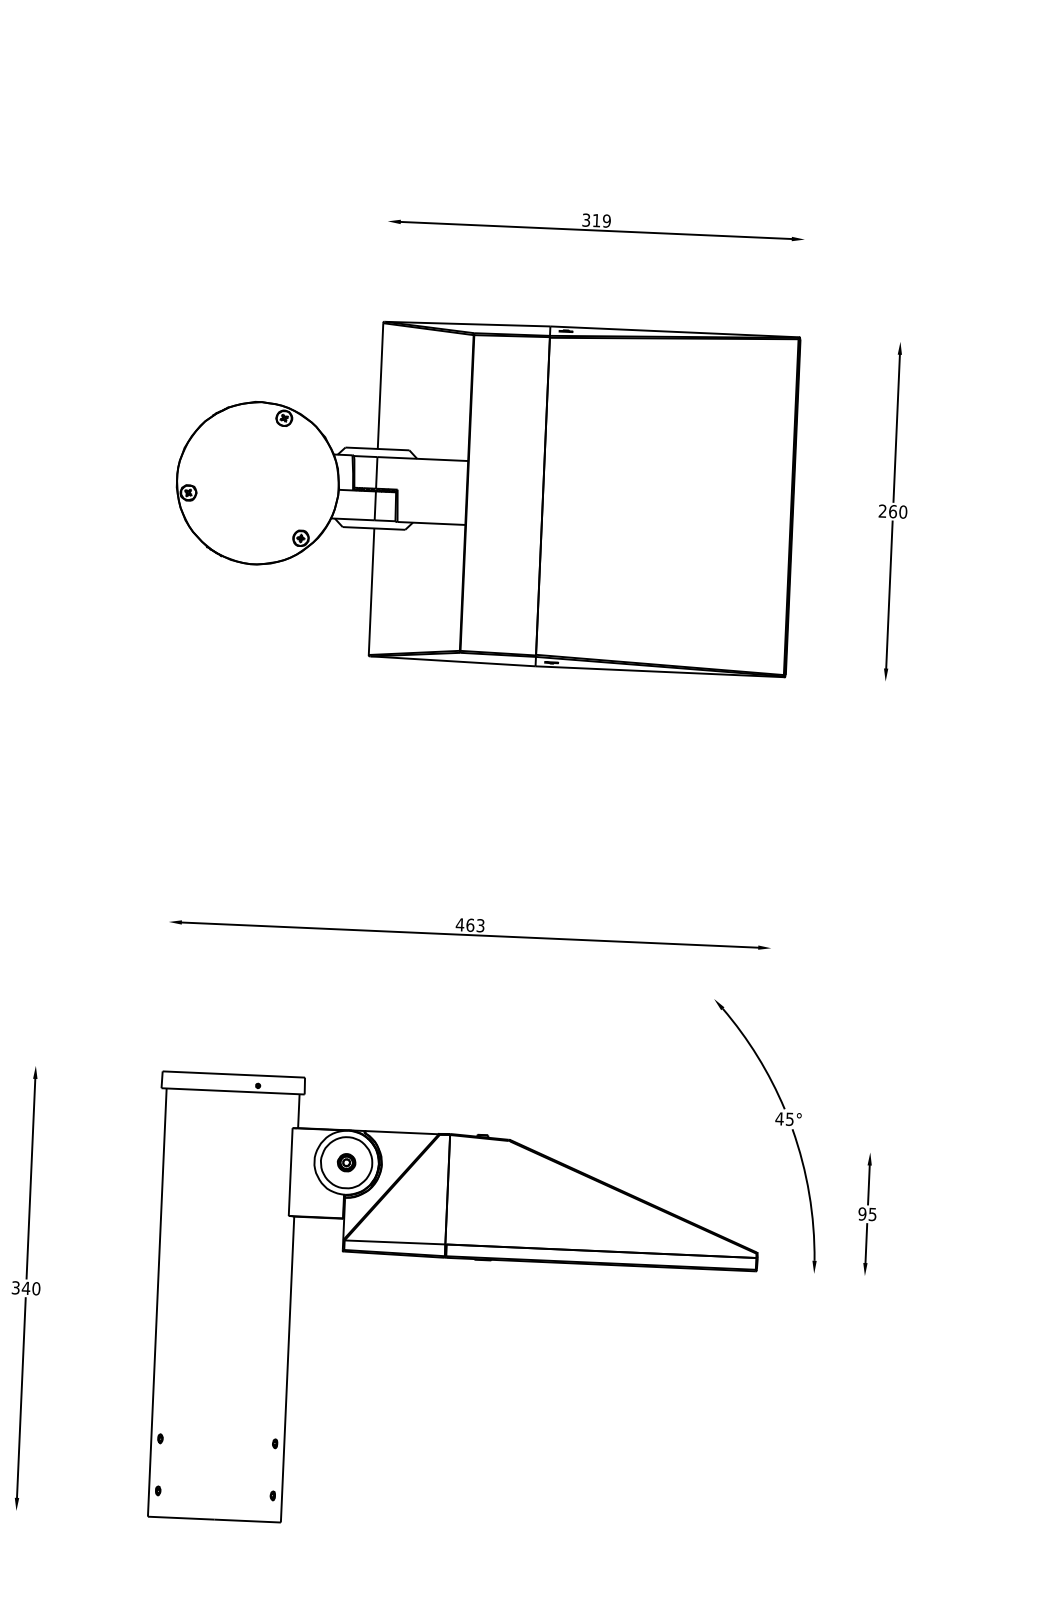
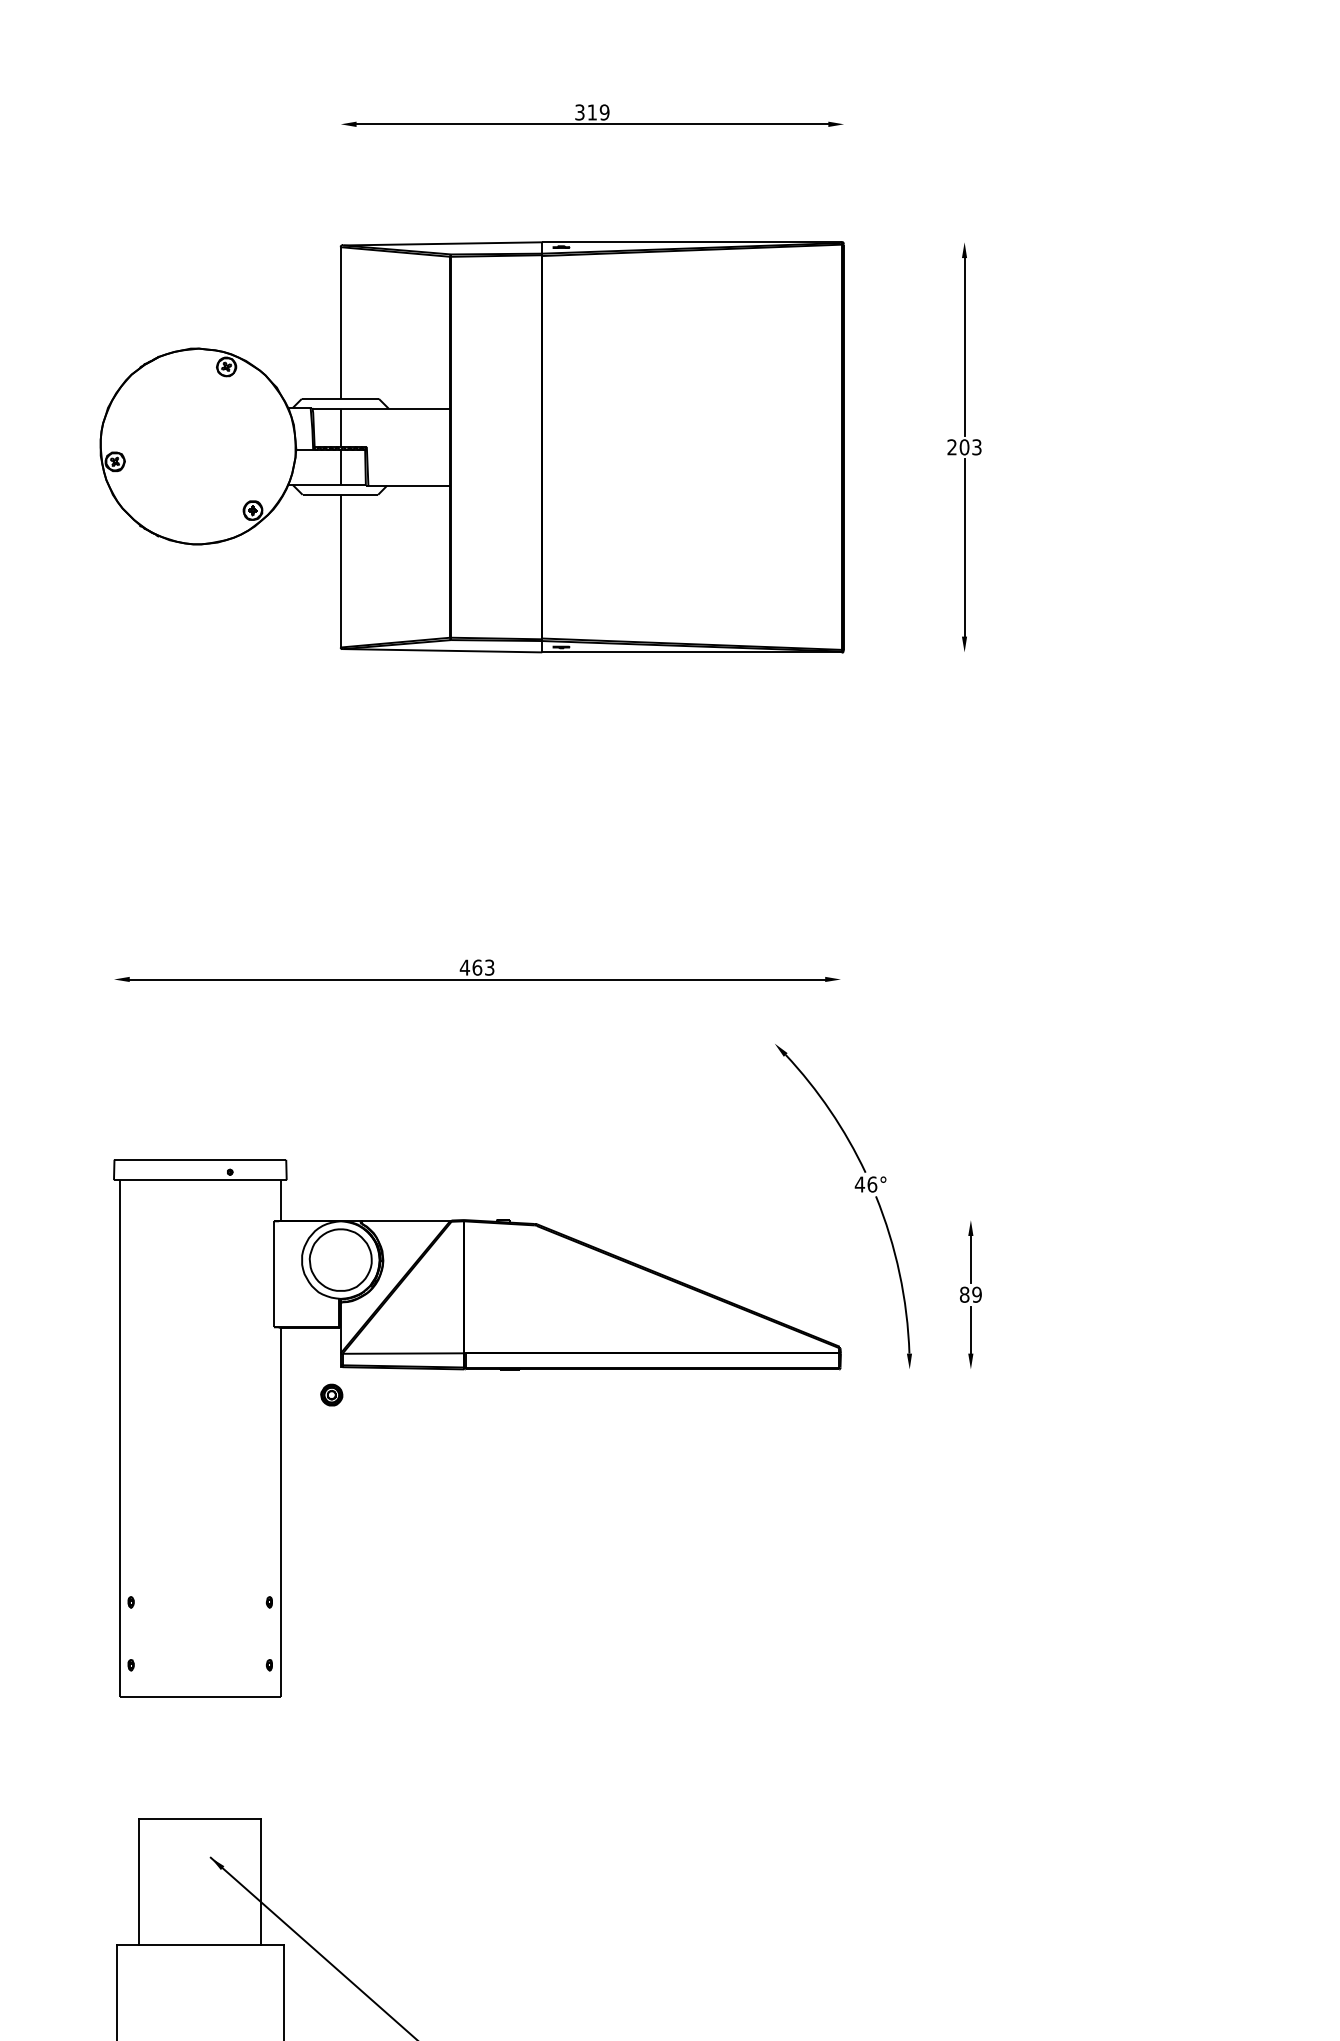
text: (897, 512) -> (970, 447), 260 -> 203
text: (790, 1119) -> (872, 1184), 45° -> 46°
part: (346, 1162) -> (331, 1394), moved
text: (867, 1214) -> (970, 1294), 95 -> 89

